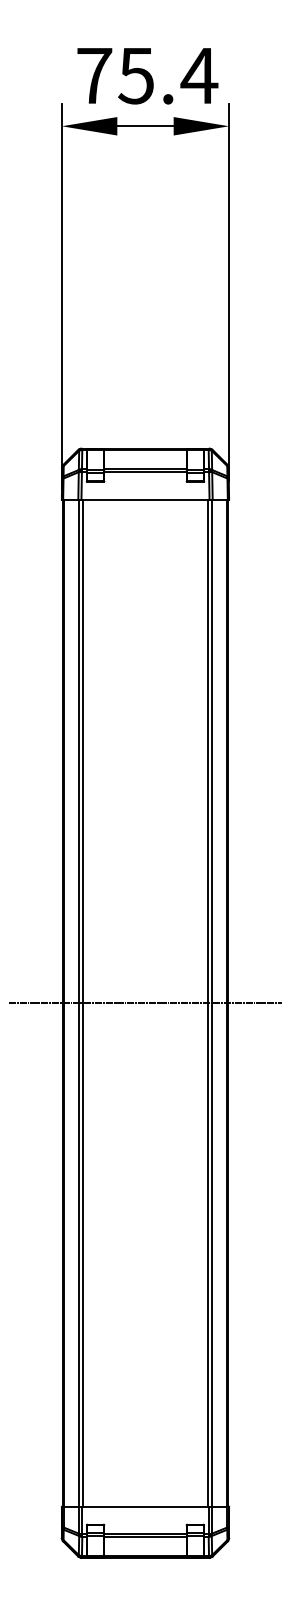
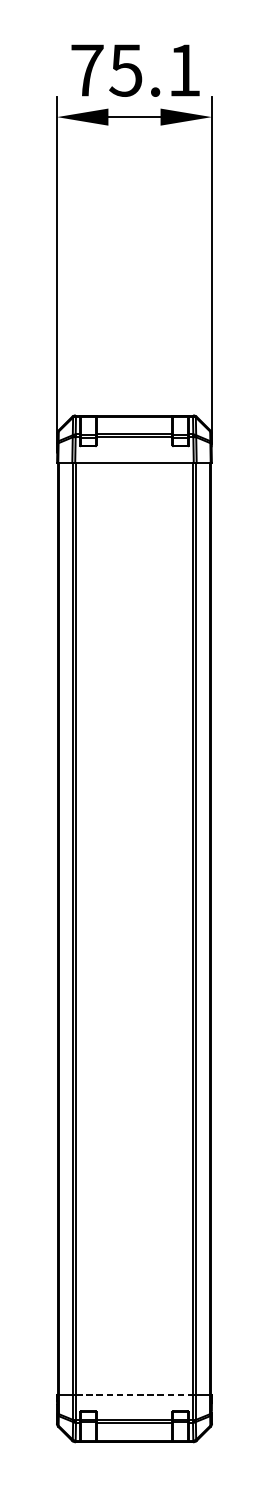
text: (199, 75) -> (184, 70), 75.4 -> 75.1
line: (145, 1003) -> (134, 929), removed
line: (145, 1506) -> (134, 1394), solid -> dashed

